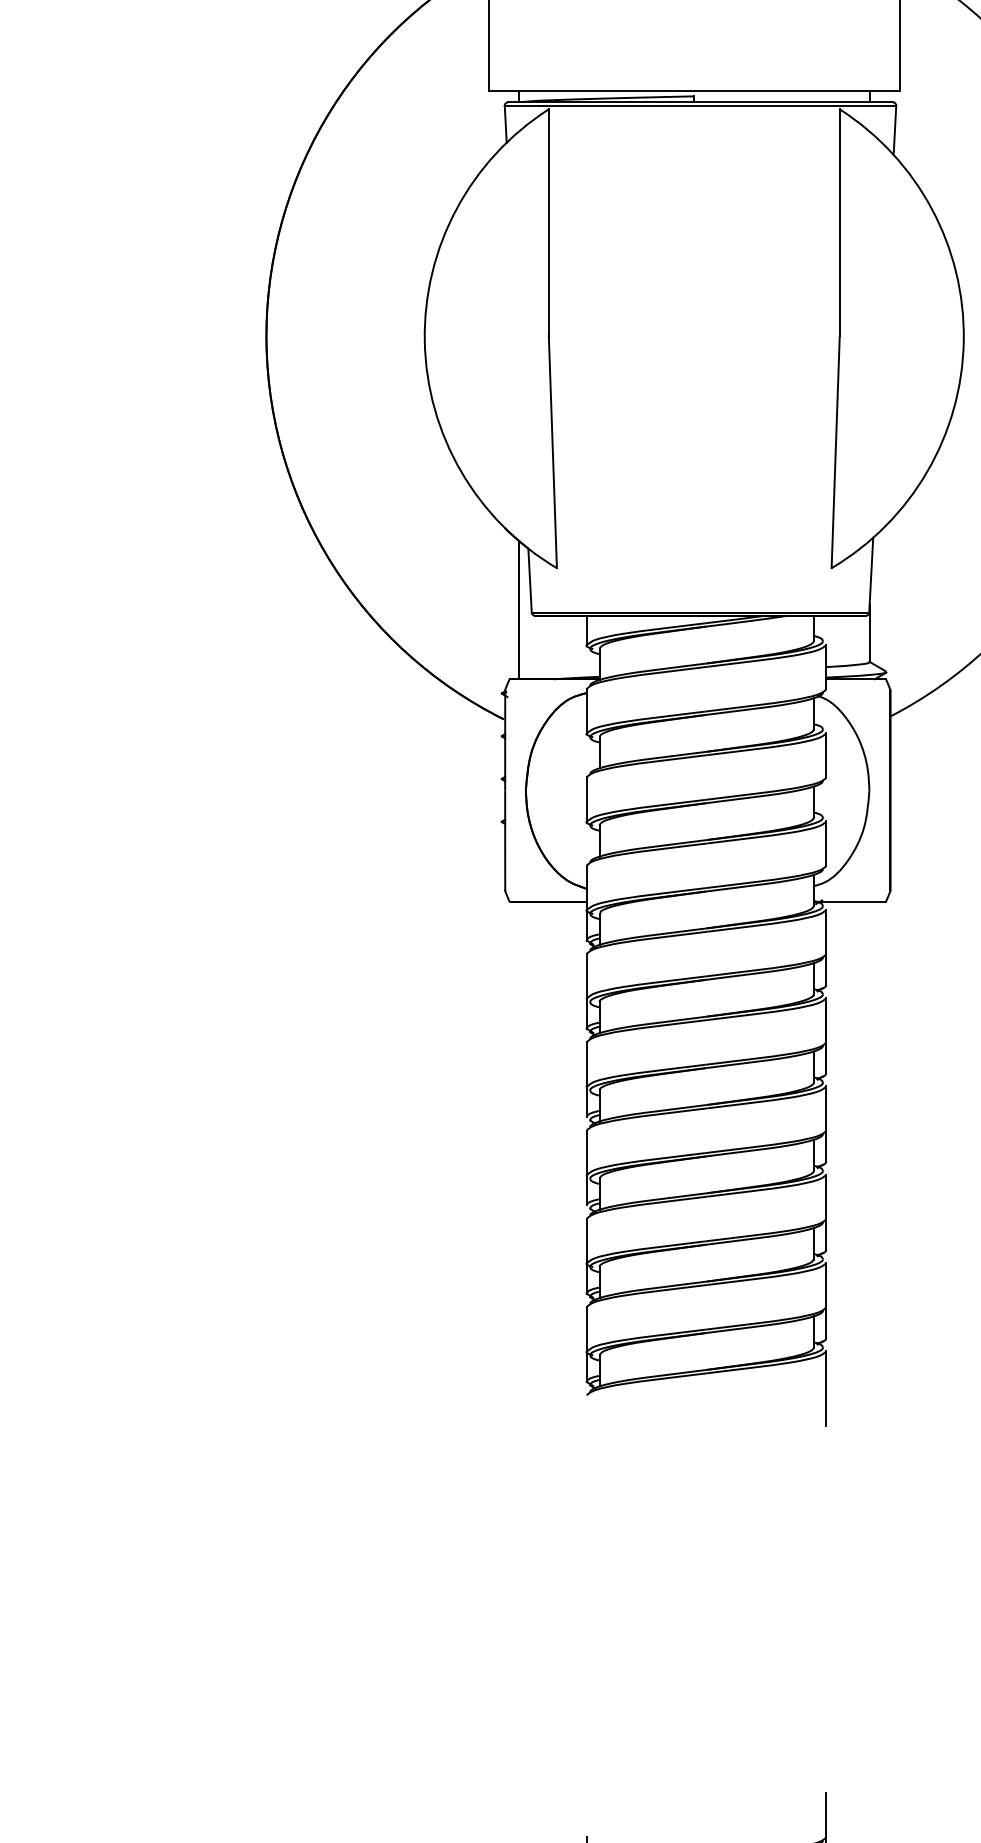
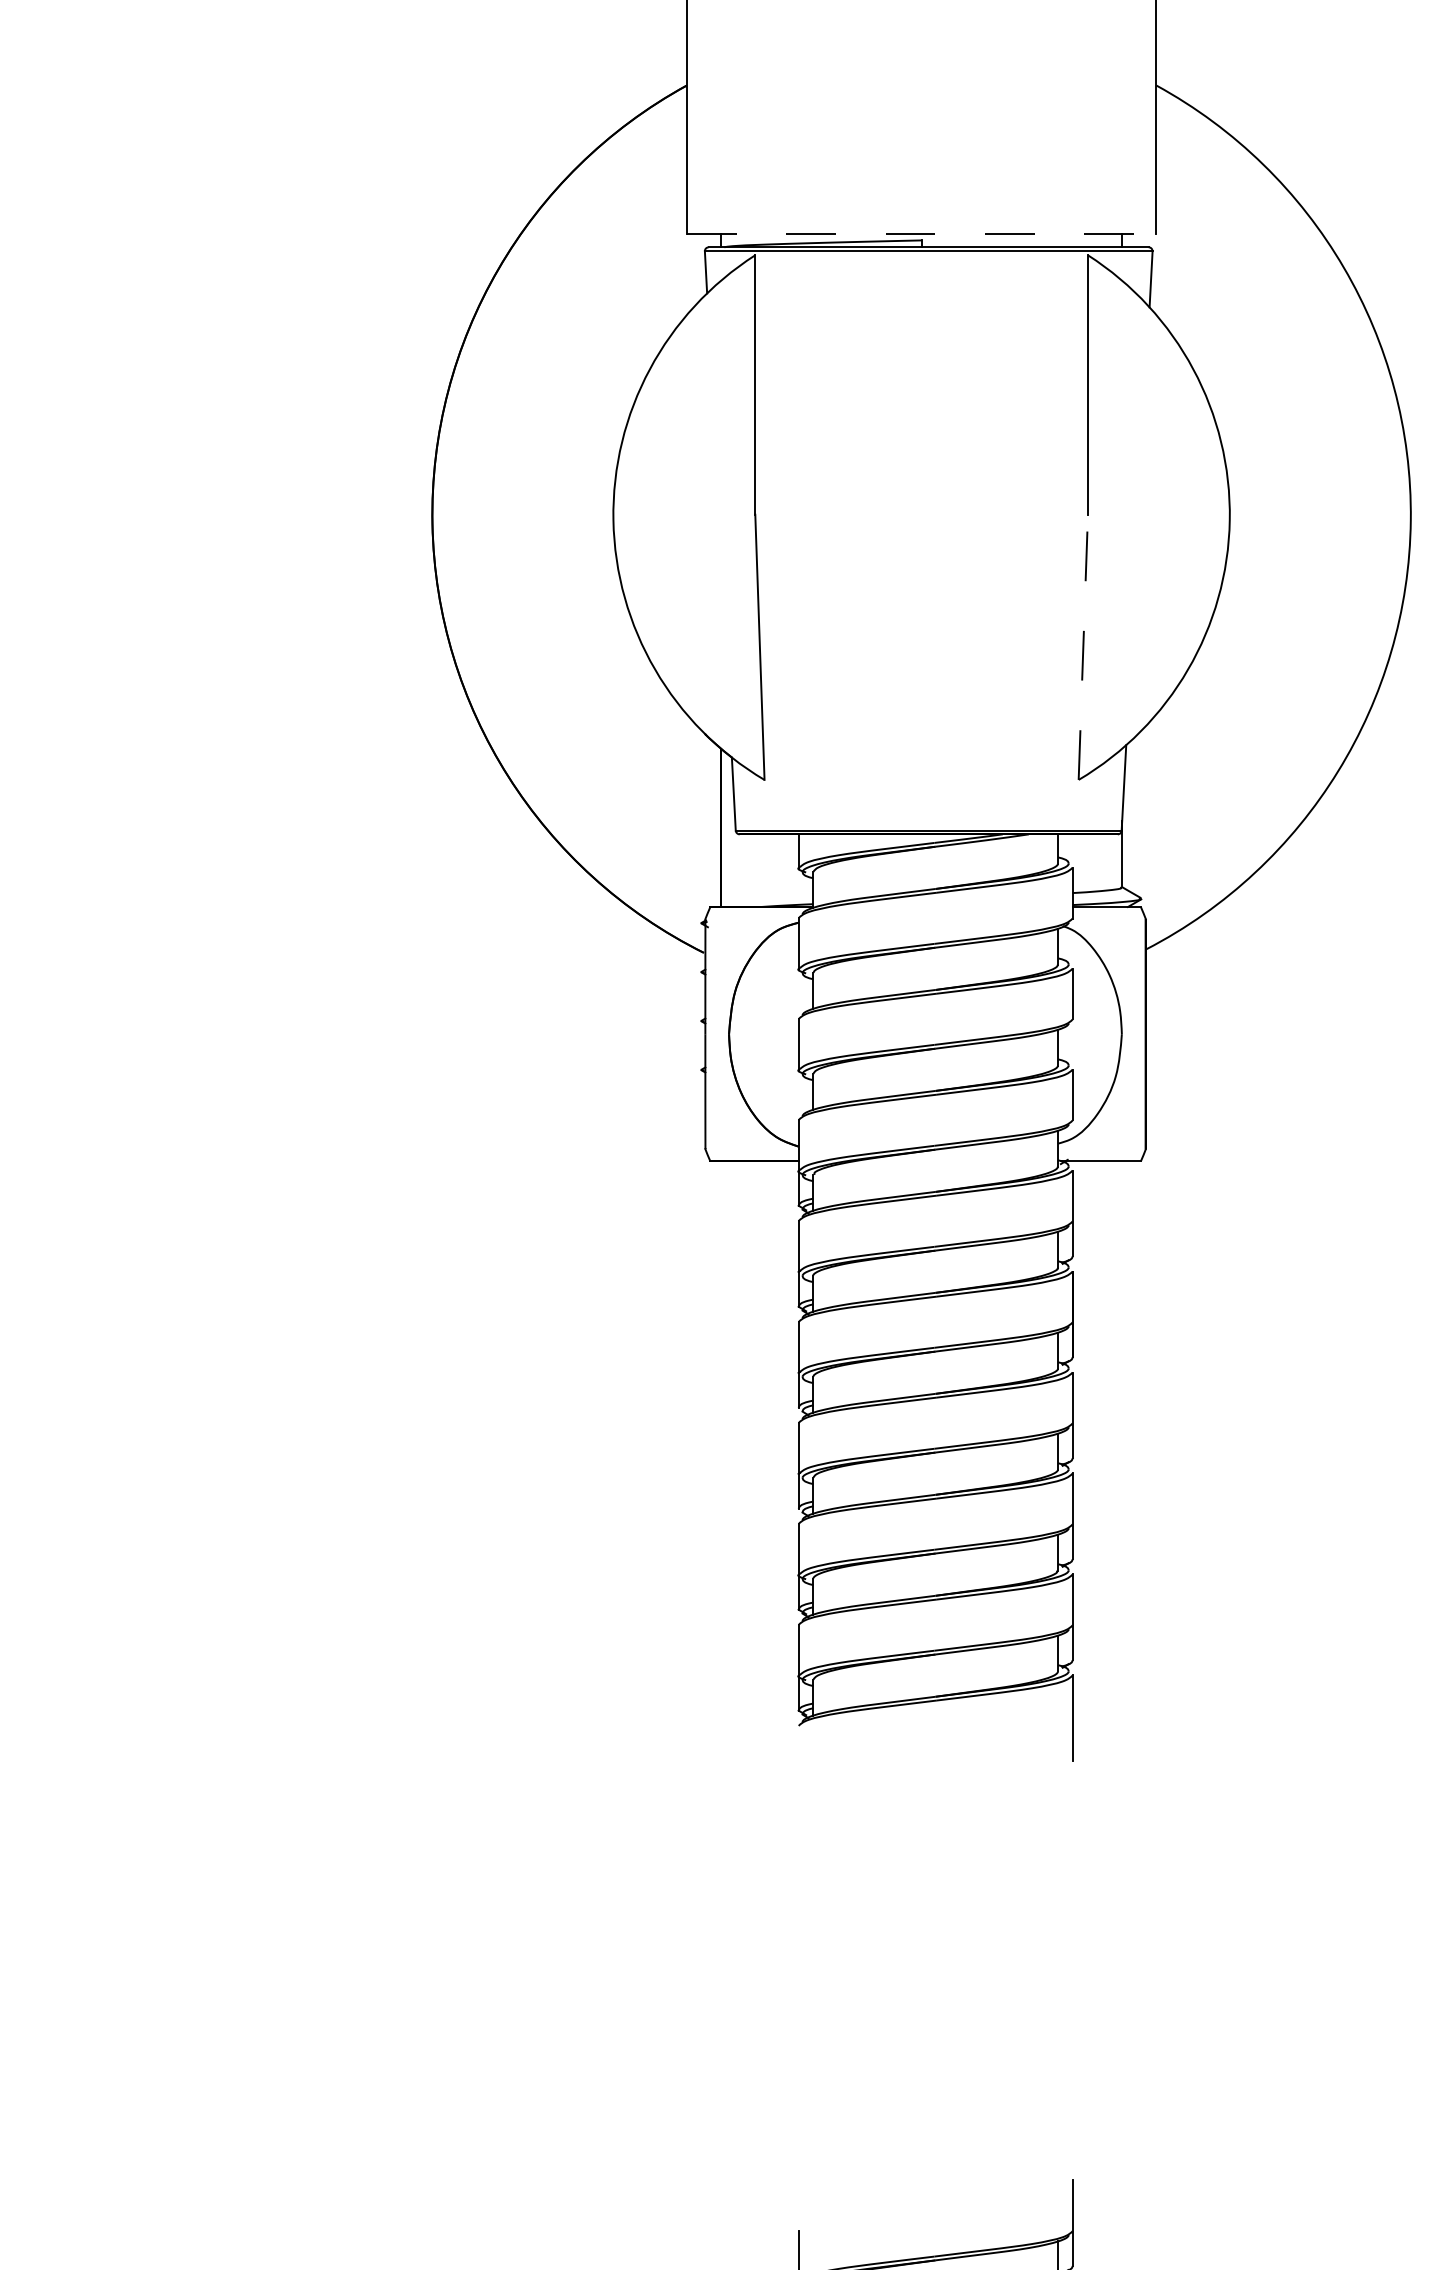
line: (694, 91) -> (921, 234), solid -> dashed
line: (835, 452) -> (1083, 647), solid -> dashed

